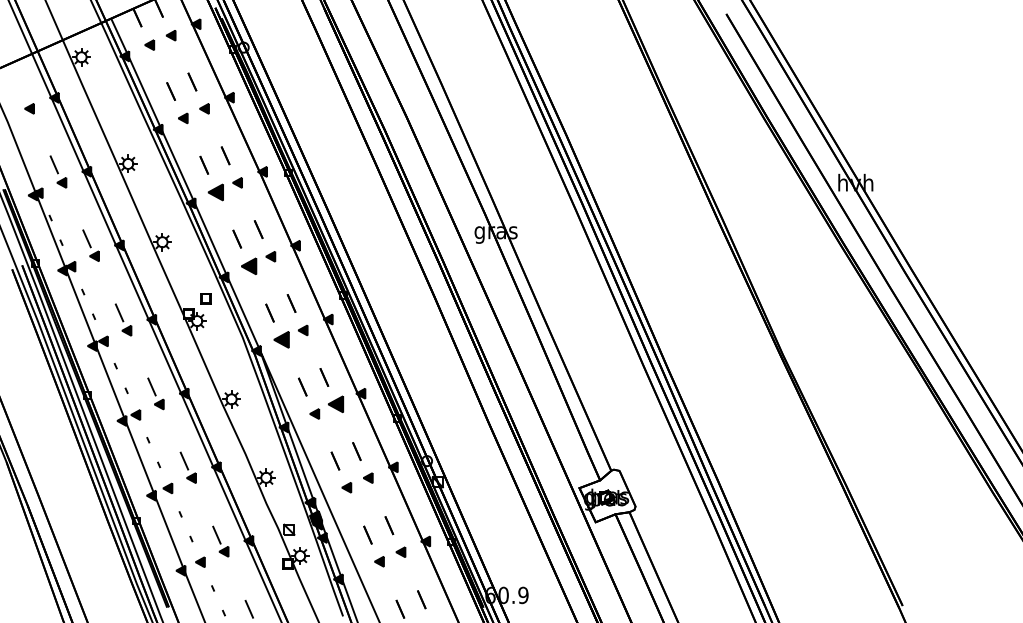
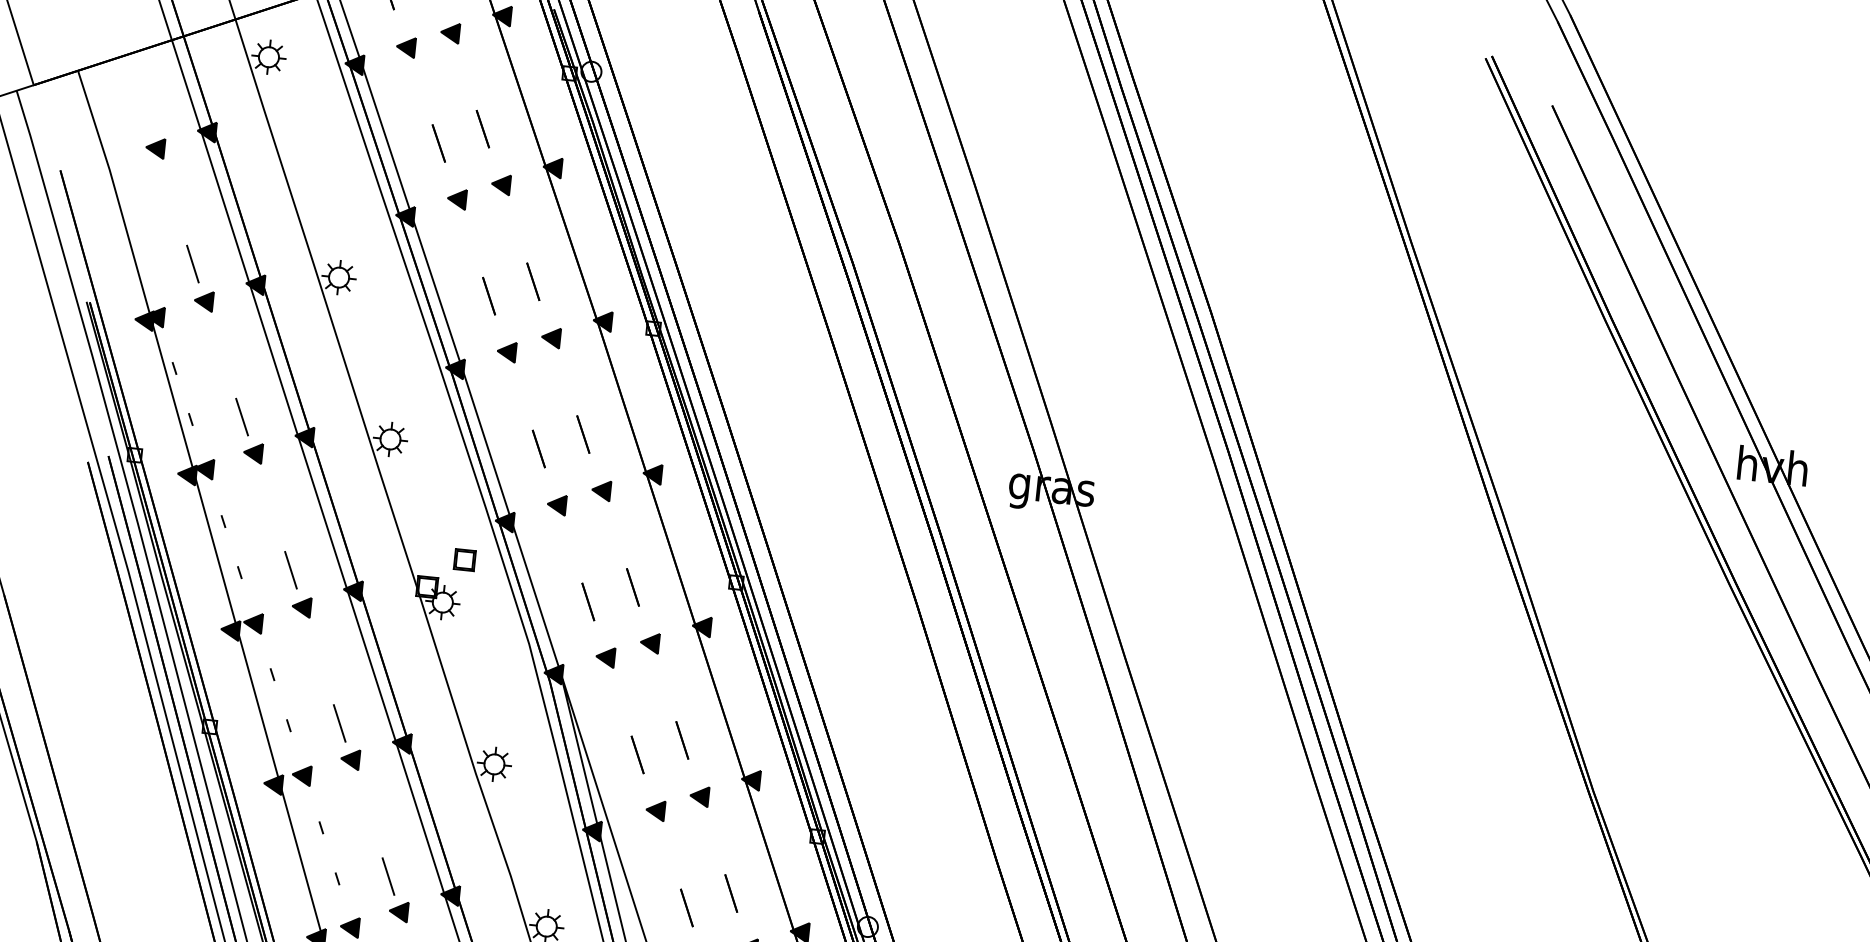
part: (216, 191) -> (507, 350), size x0.62
part: (249, 265) -> (557, 503), size x0.62
part: (281, 339) -> (605, 656), size x0.62
part: (335, 404) -> (698, 796), size x0.62

